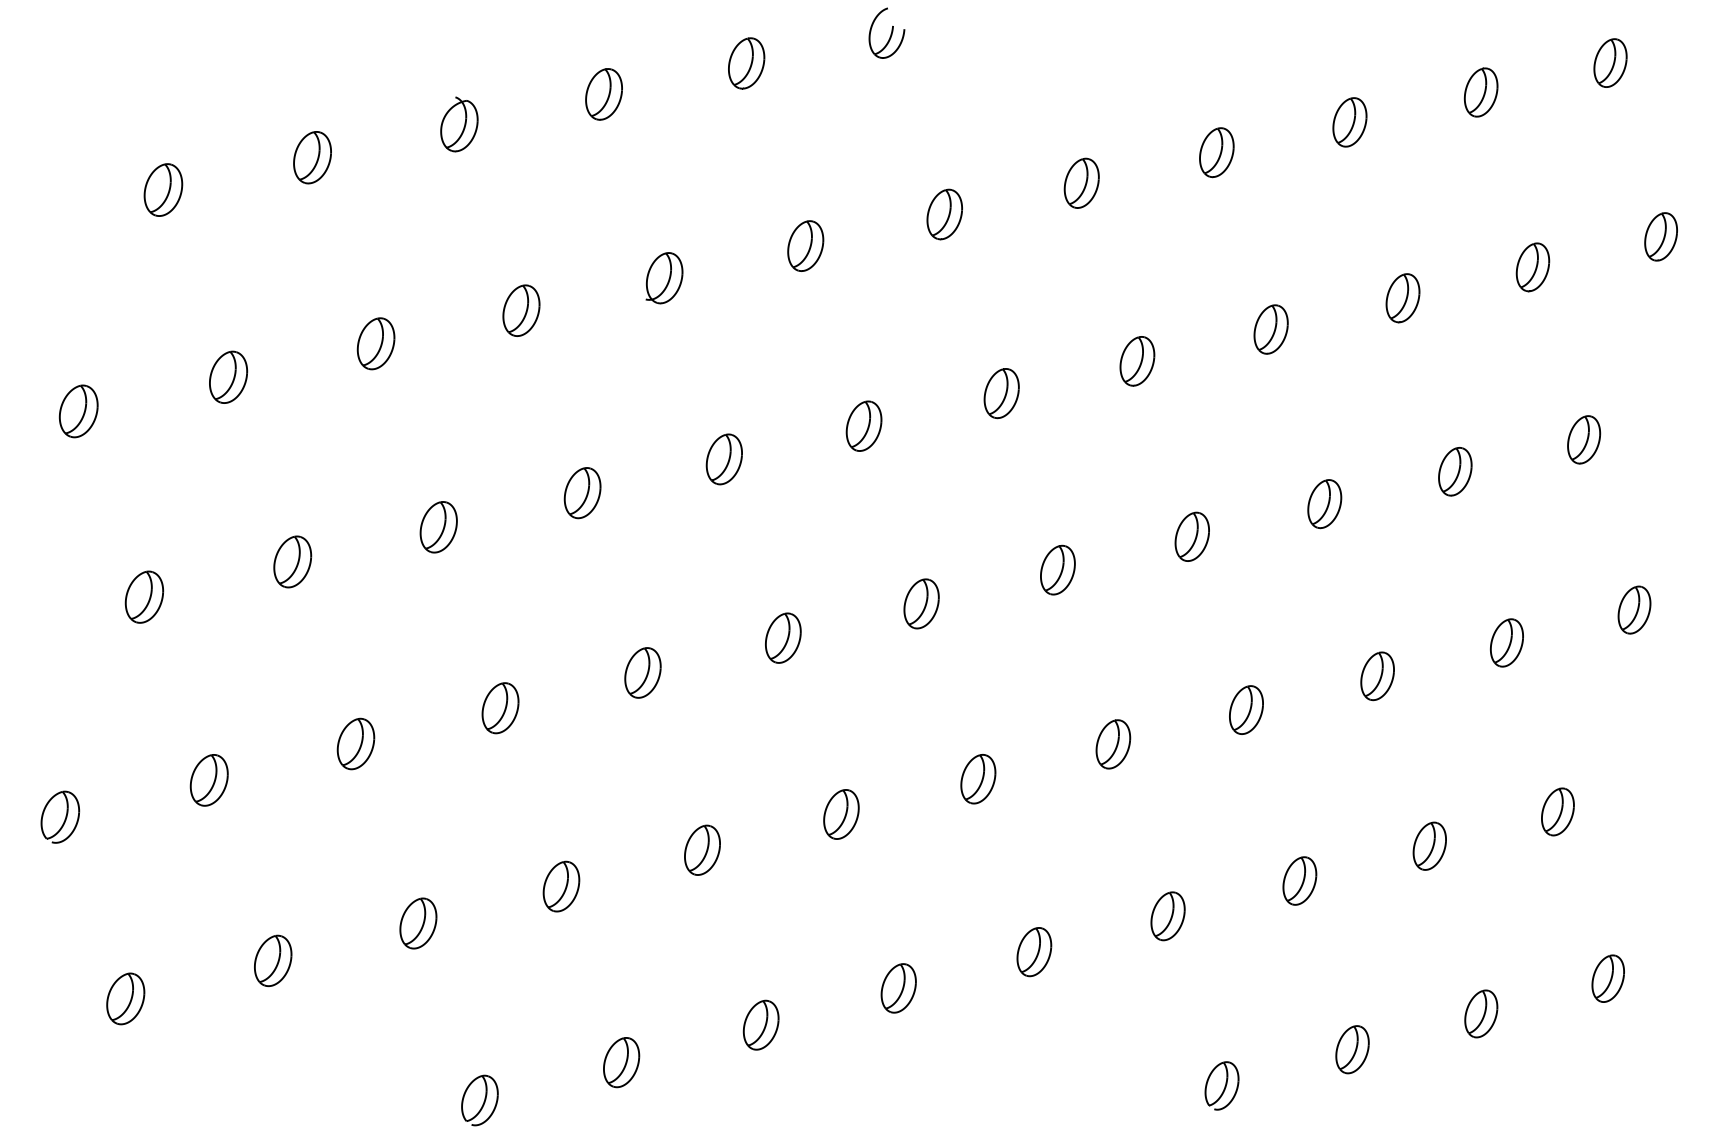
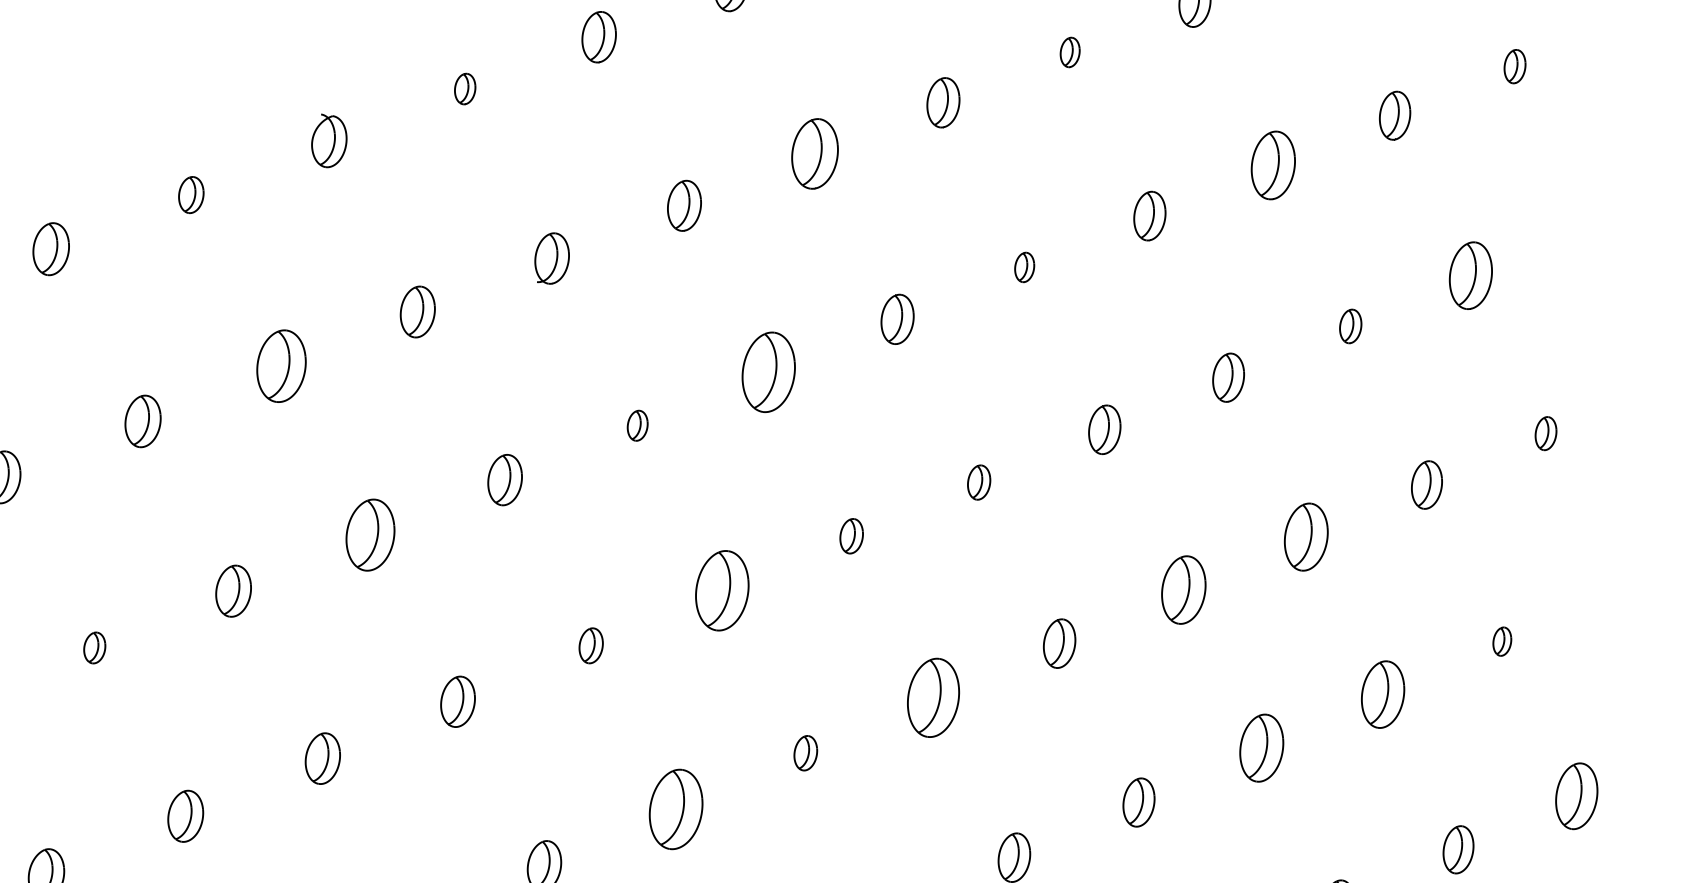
part: (603, 94) -> (464, 89), size x0.6
part: (1216, 152) -> (1069, 52), size x0.6
part: (312, 157) -> (191, 194), size x0.7
part: (944, 214) -> (814, 153), size x1.4
part: (1660, 236) -> (1514, 66), size x0.7
part: (1402, 298) -> (1272, 165), size x1.4
part: (375, 343) -> (280, 366), size x1.4
part: (1137, 361) -> (1024, 267), size x0.6
part: (863, 425) -> (767, 371), size x1.6
part: (1584, 439) -> (1471, 275), size x1.4
part: (723, 459) -> (637, 425), size x0.6
part: (1455, 471) -> (1350, 326), size x0.7
part: (438, 527) -> (370, 535), size x1.4
part: (1057, 569) -> (978, 482), size x0.7
part: (144, 596) -> (94, 647), size x0.6
part: (921, 603) -> (851, 535), size x0.7
part: (1634, 609) -> (1545, 433), size x0.7
part: (783, 637) -> (722, 589), size x1.6
part: (642, 672) -> (590, 645), size x0.7
part: (1377, 676) -> (1306, 537), size x1.4
part: (1246, 709) -> (1183, 589), size x1.4
part: (978, 779) -> (933, 698), size x1.6
part: (1557, 811) -> (1501, 641), size x0.6
part: (841, 814) -> (805, 753), size x0.7
part: (1429, 845) -> (1382, 693), size x1.4
part: (702, 849) -> (675, 808), size x1.6
part: (1299, 880) -> (1261, 747), size x1.4
part: (1607, 978) -> (1575, 796), size x1.4

